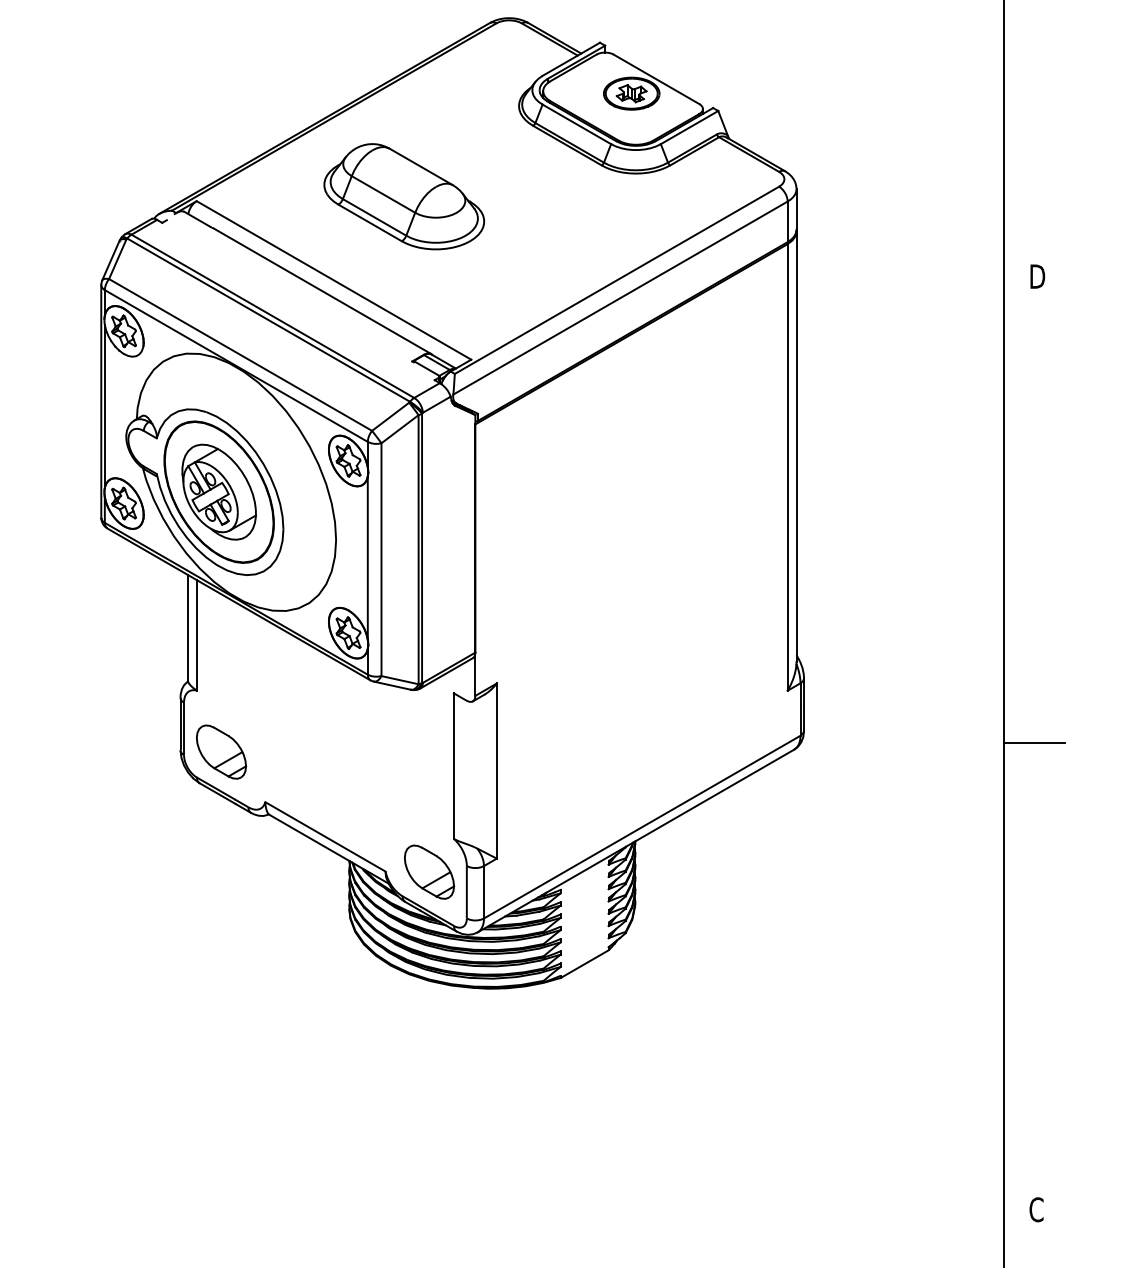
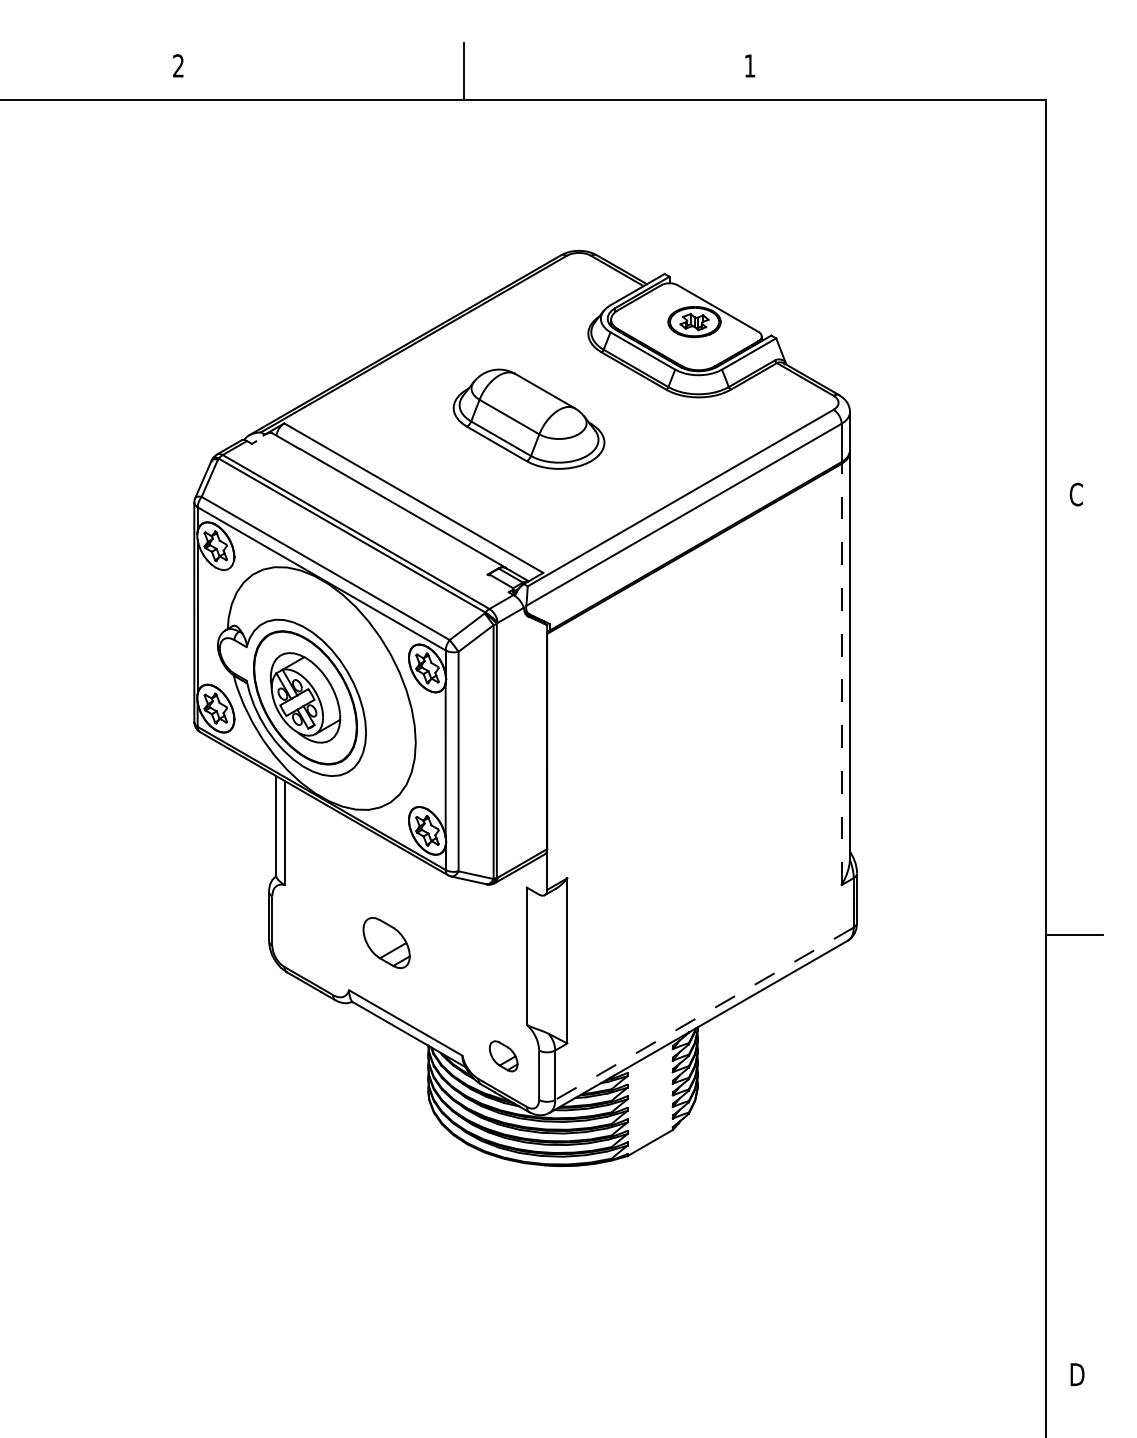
part: (403, 195) -> (528, 418), moved
text: (1036, 276) -> (1076, 494), D -> C
line: (787, 467) -> (841, 674), solid -> dashed
part: (221, 752) -> (386, 943), moved
line: (642, 827) -> (704, 1014), solid -> dashed
part: (429, 872) -> (503, 1056), size x0.6
text: (1036, 1209) -> (1076, 1374), C -> D

